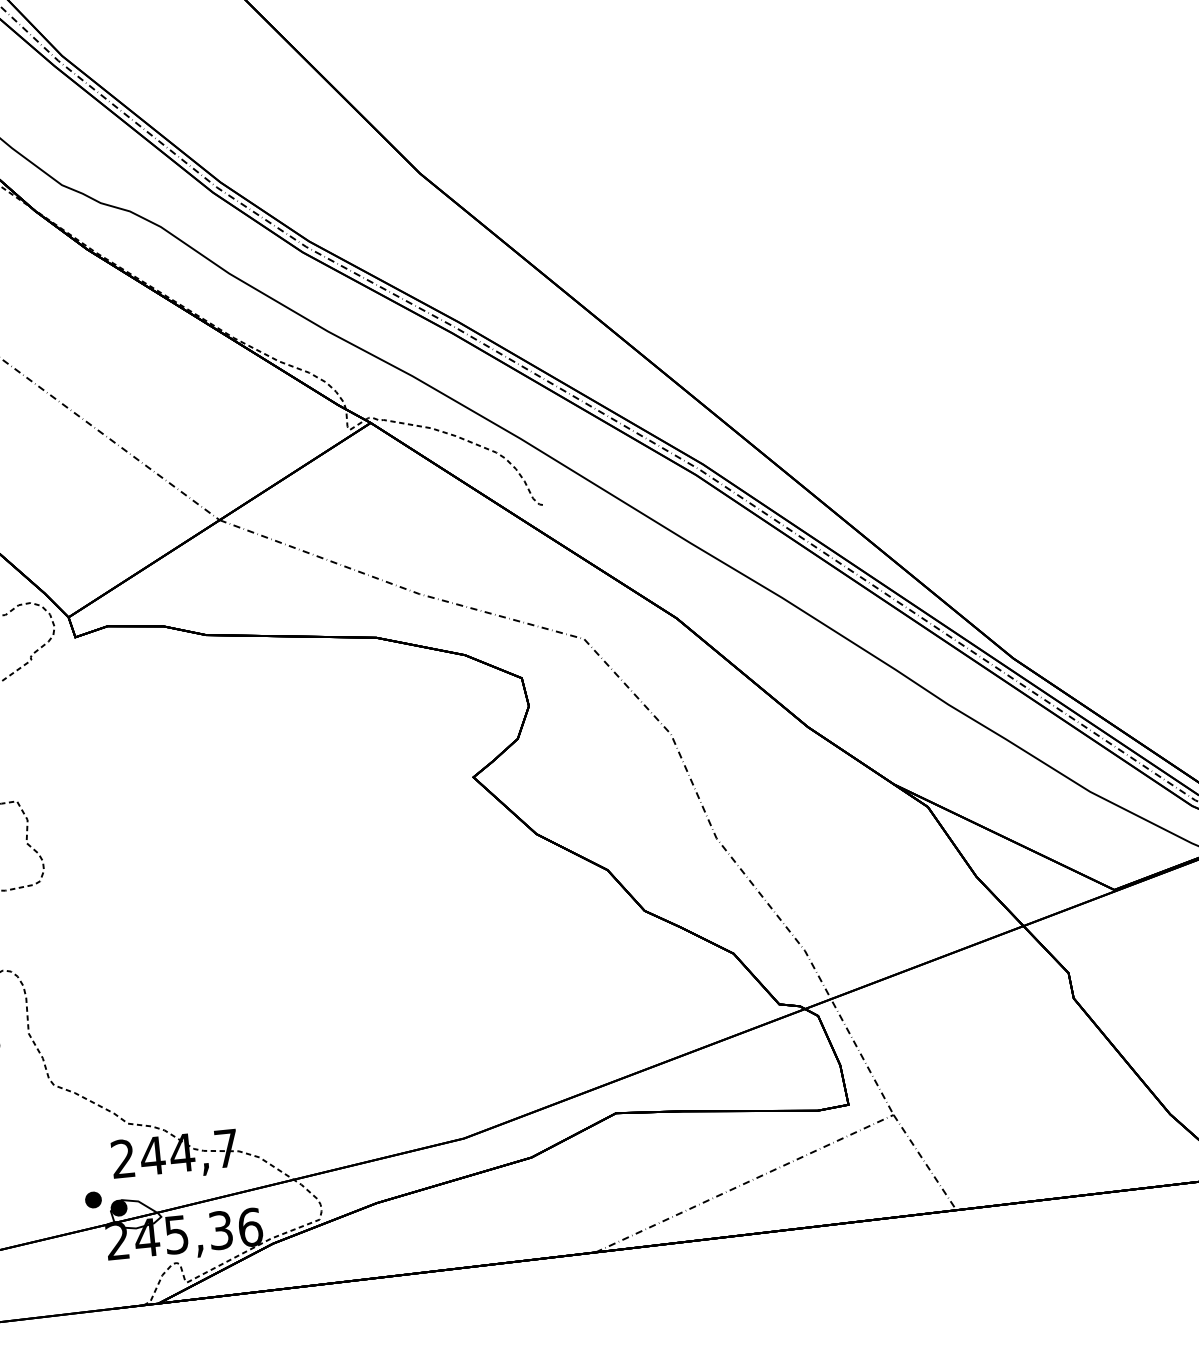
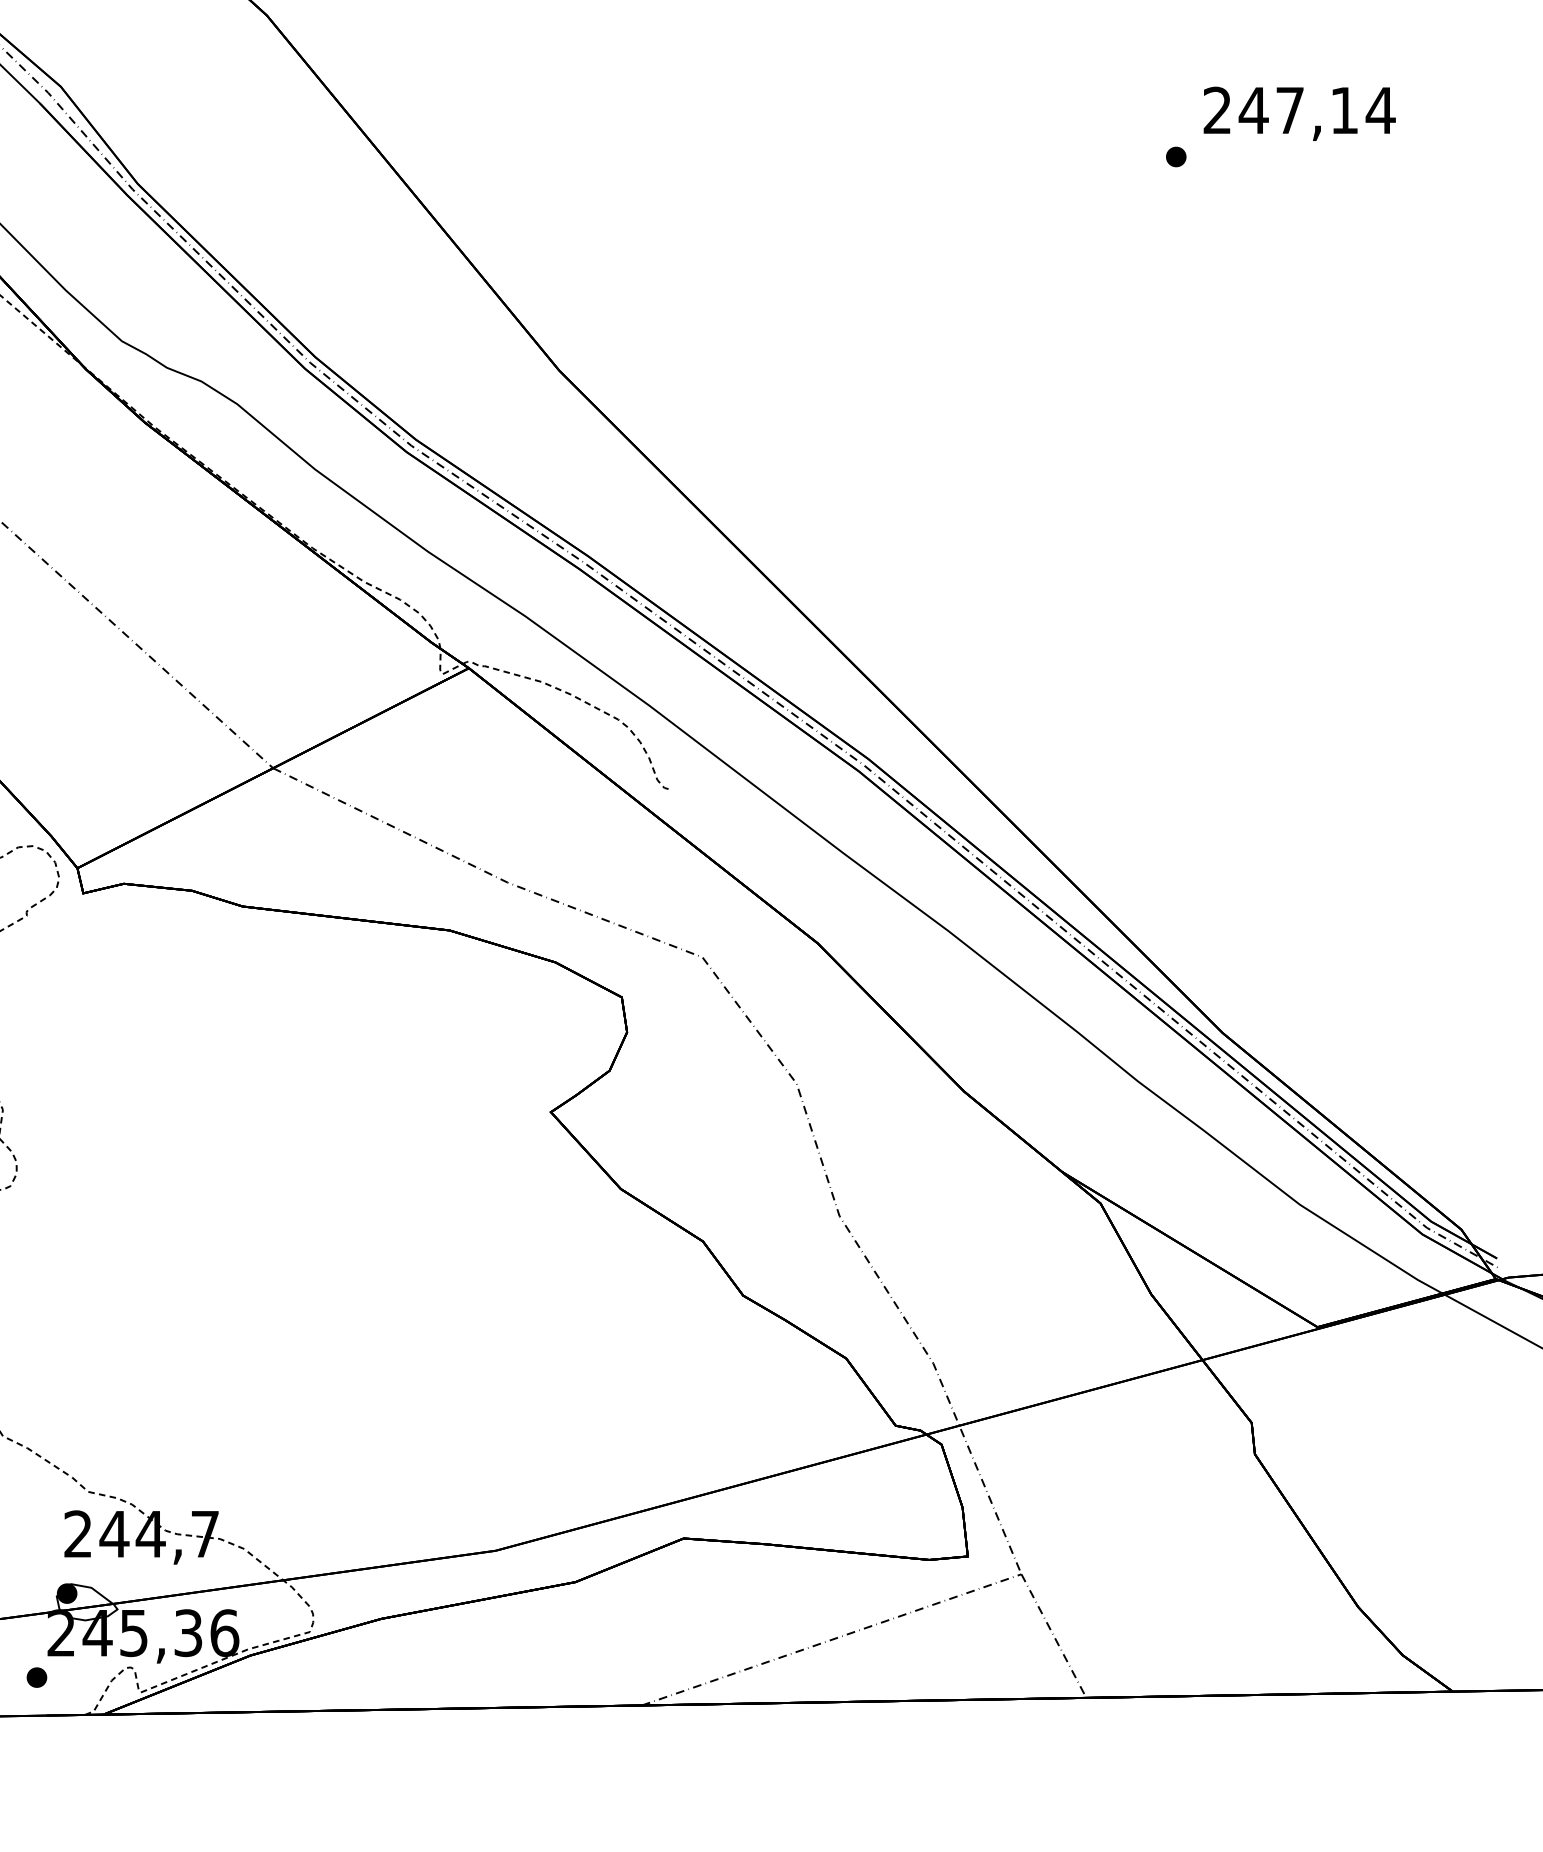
part: (93, 1199) -> (36, 1677), moved

